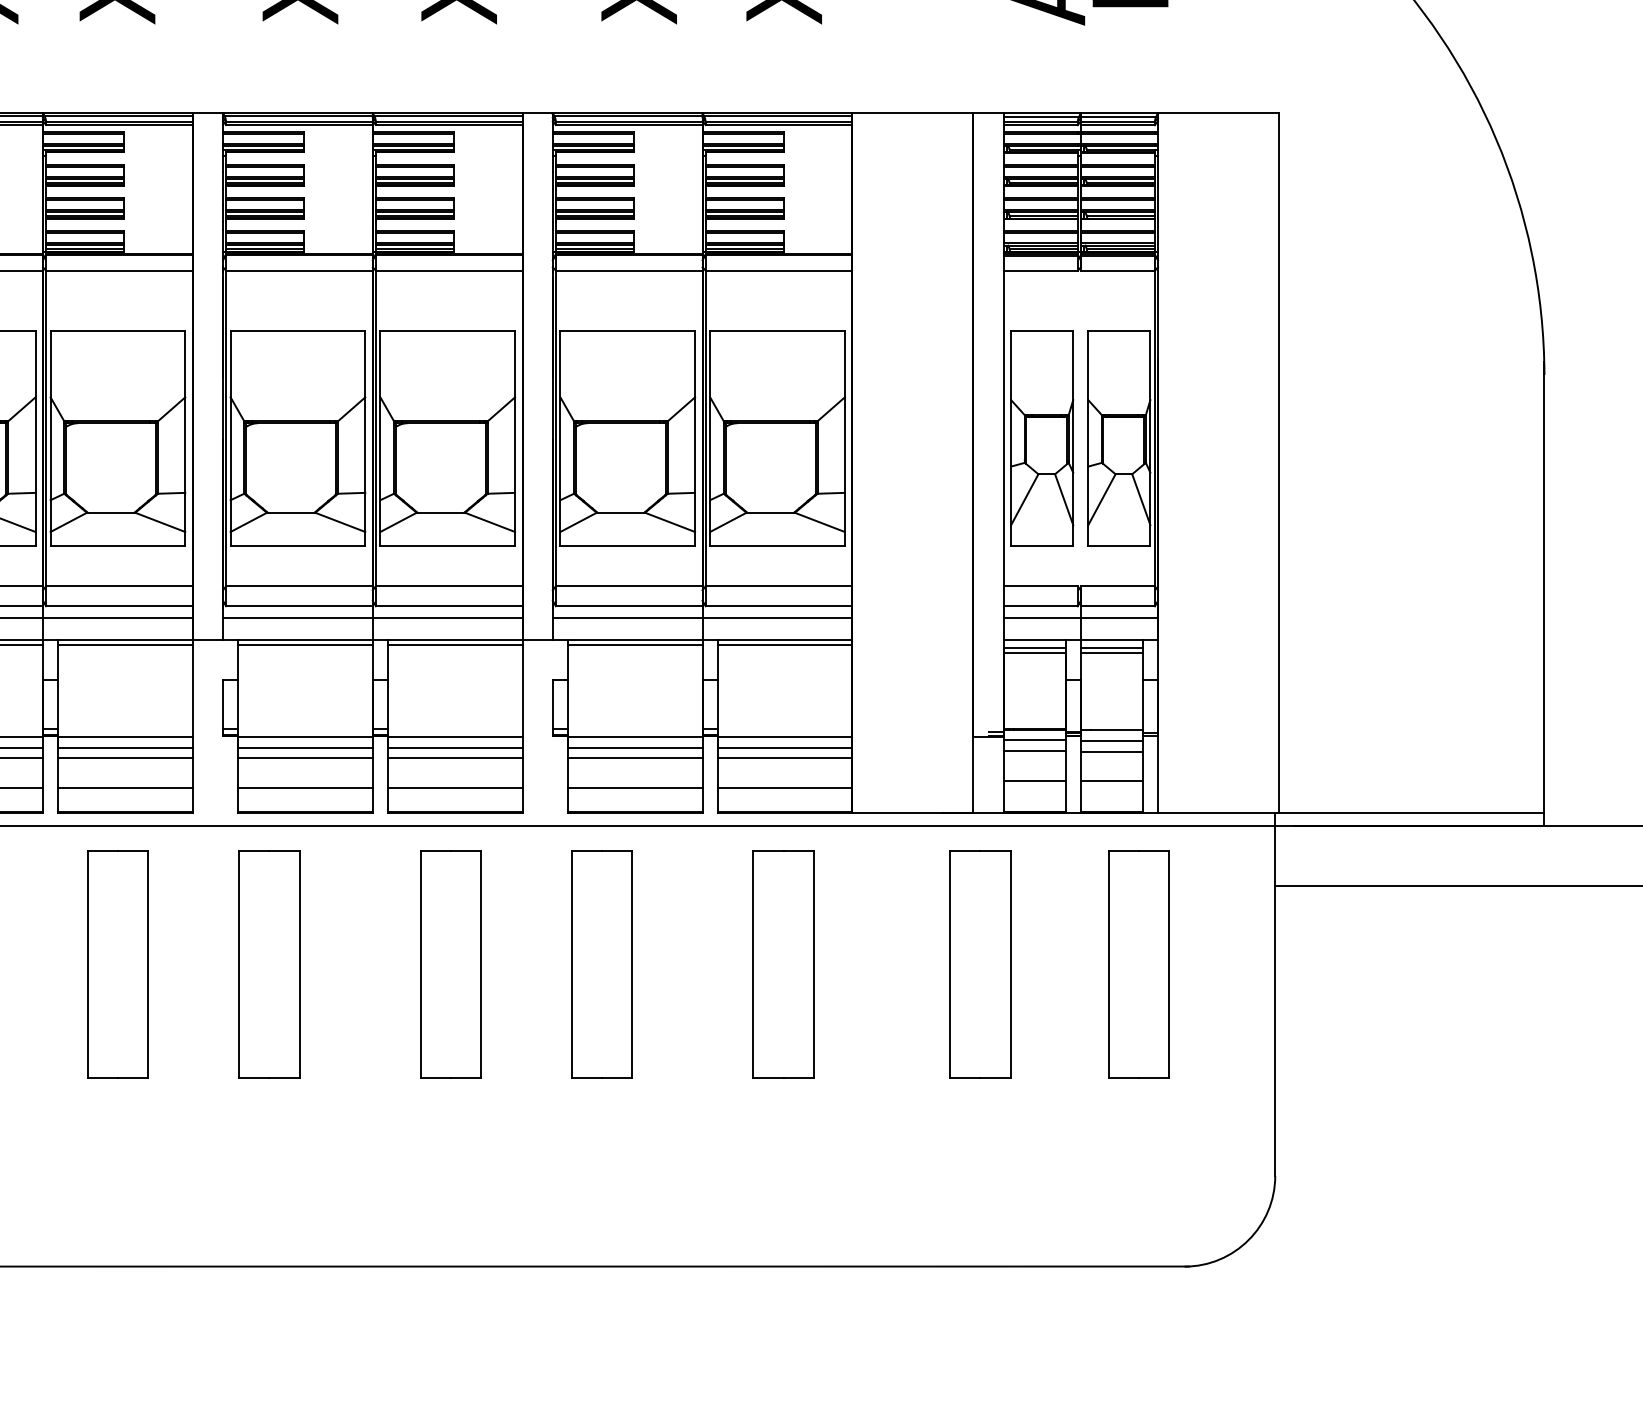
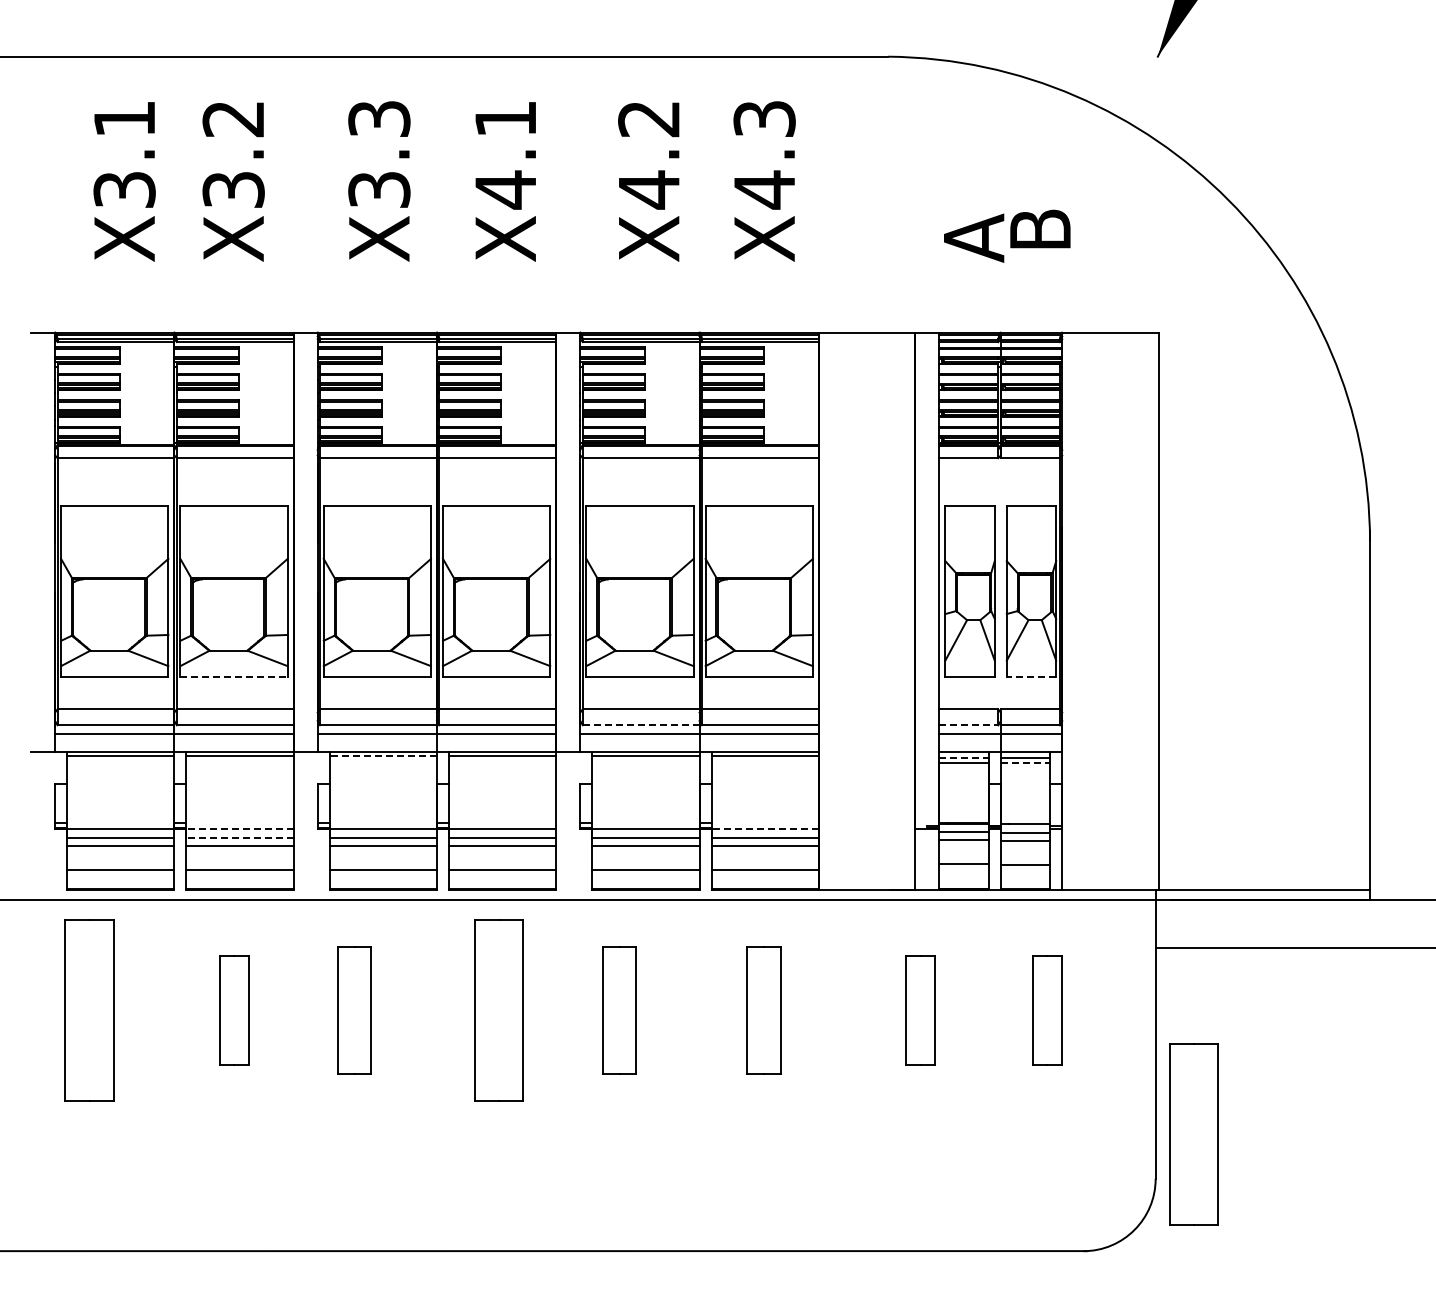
line: (118, 546) -> (234, 677), solid -> dashed
line: (1119, 546) -> (1031, 677), solid -> dashed
line: (628, 606) -> (640, 725), solid -> dashed
line: (1040, 606) -> (968, 725), solid -> dashed
line: (305, 645) -> (383, 756), solid -> dashed
line: (1035, 647) -> (964, 758), solid -> dashed
line: (1111, 652) -> (1025, 762), solid -> dashed
line: (126, 737) -> (240, 829), solid -> dashed
line: (785, 737) -> (765, 829), solid -> dashed
line: (126, 748) -> (240, 838), solid -> dashed
part: (117, 964) -> (233, 1010), size x0.6
part: (269, 964) -> (354, 1010), size x0.7
part: (602, 964) -> (619, 1010), size x0.7
part: (782, 964) -> (763, 1010), size x0.7
part: (979, 964) -> (920, 1010), size x0.6
part: (1138, 964) -> (1046, 1010), size x0.6
part: (1322, 1120) -> (1193, 1134), added

